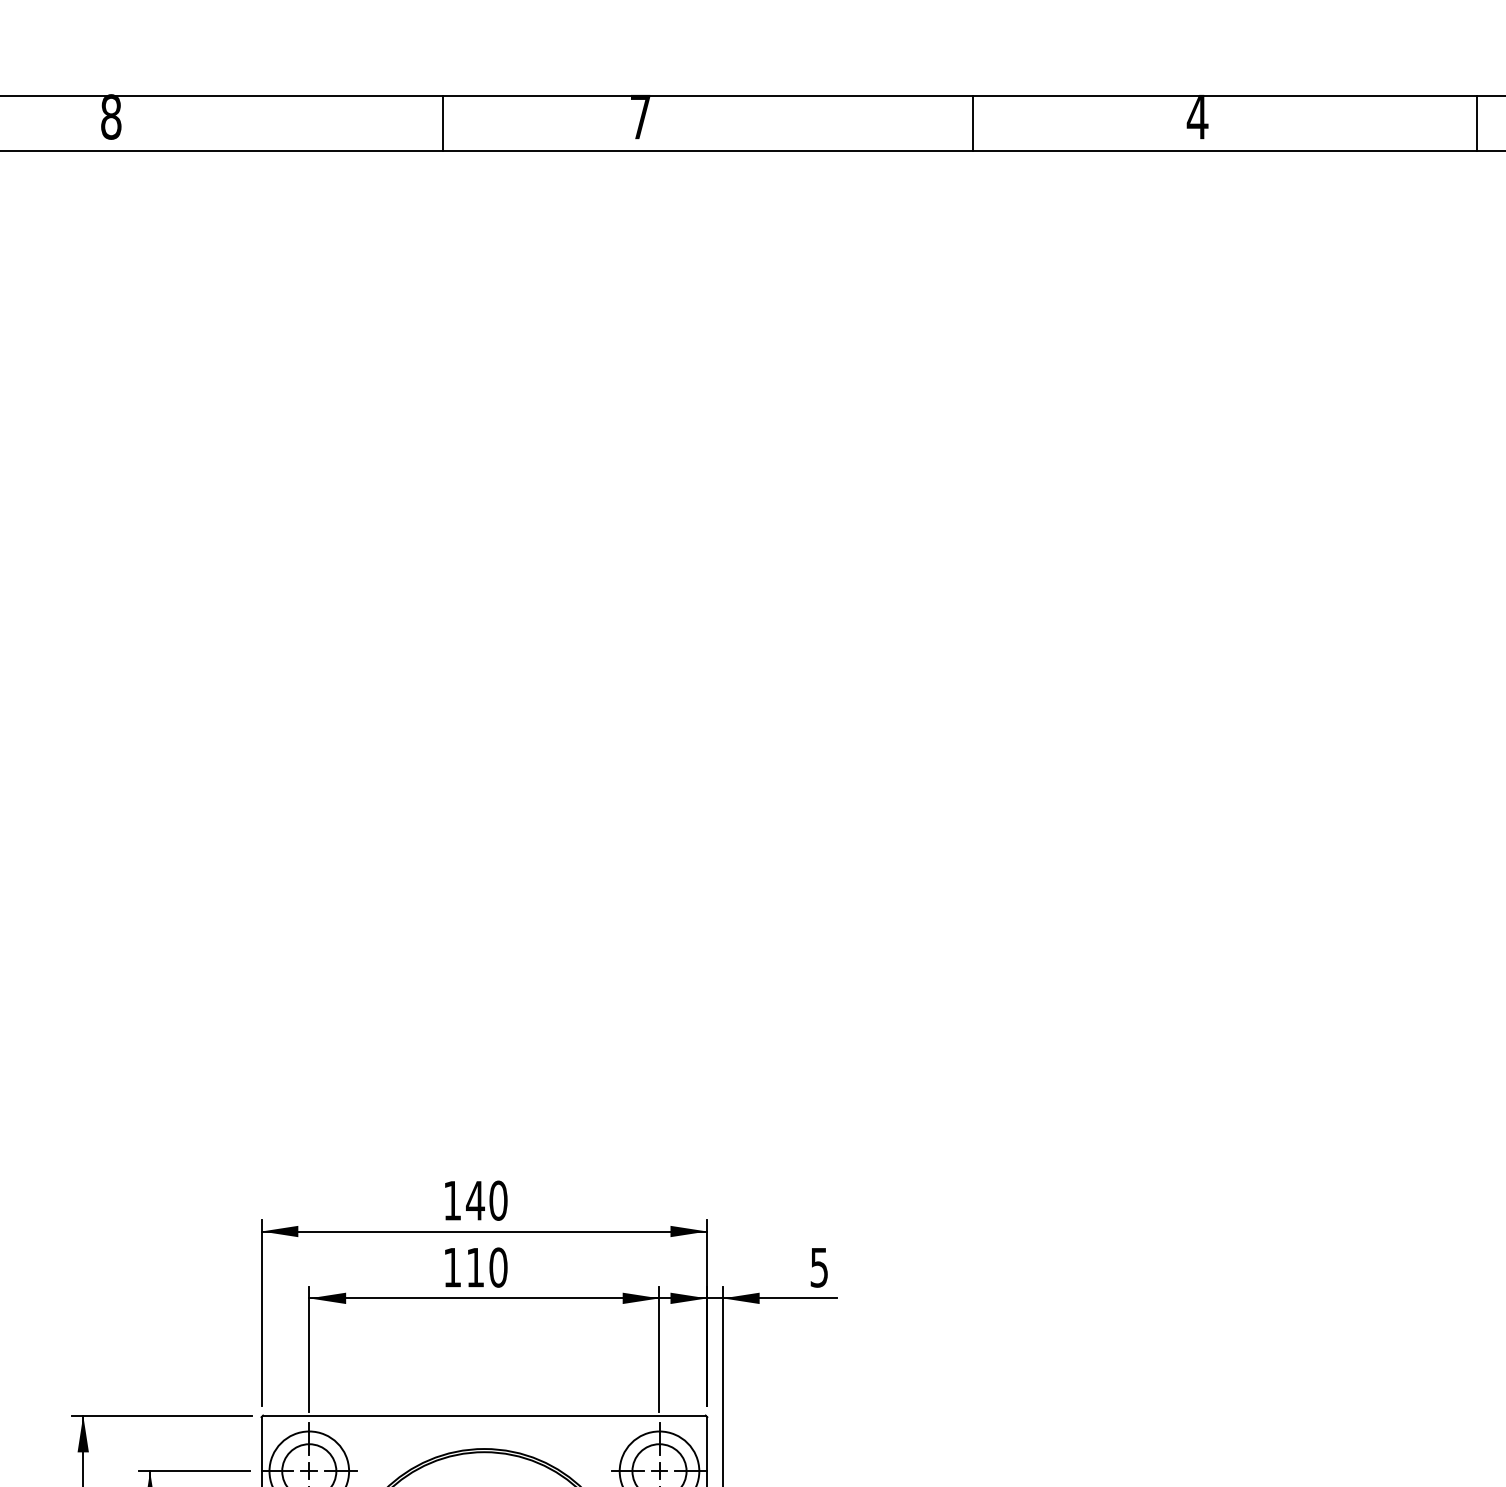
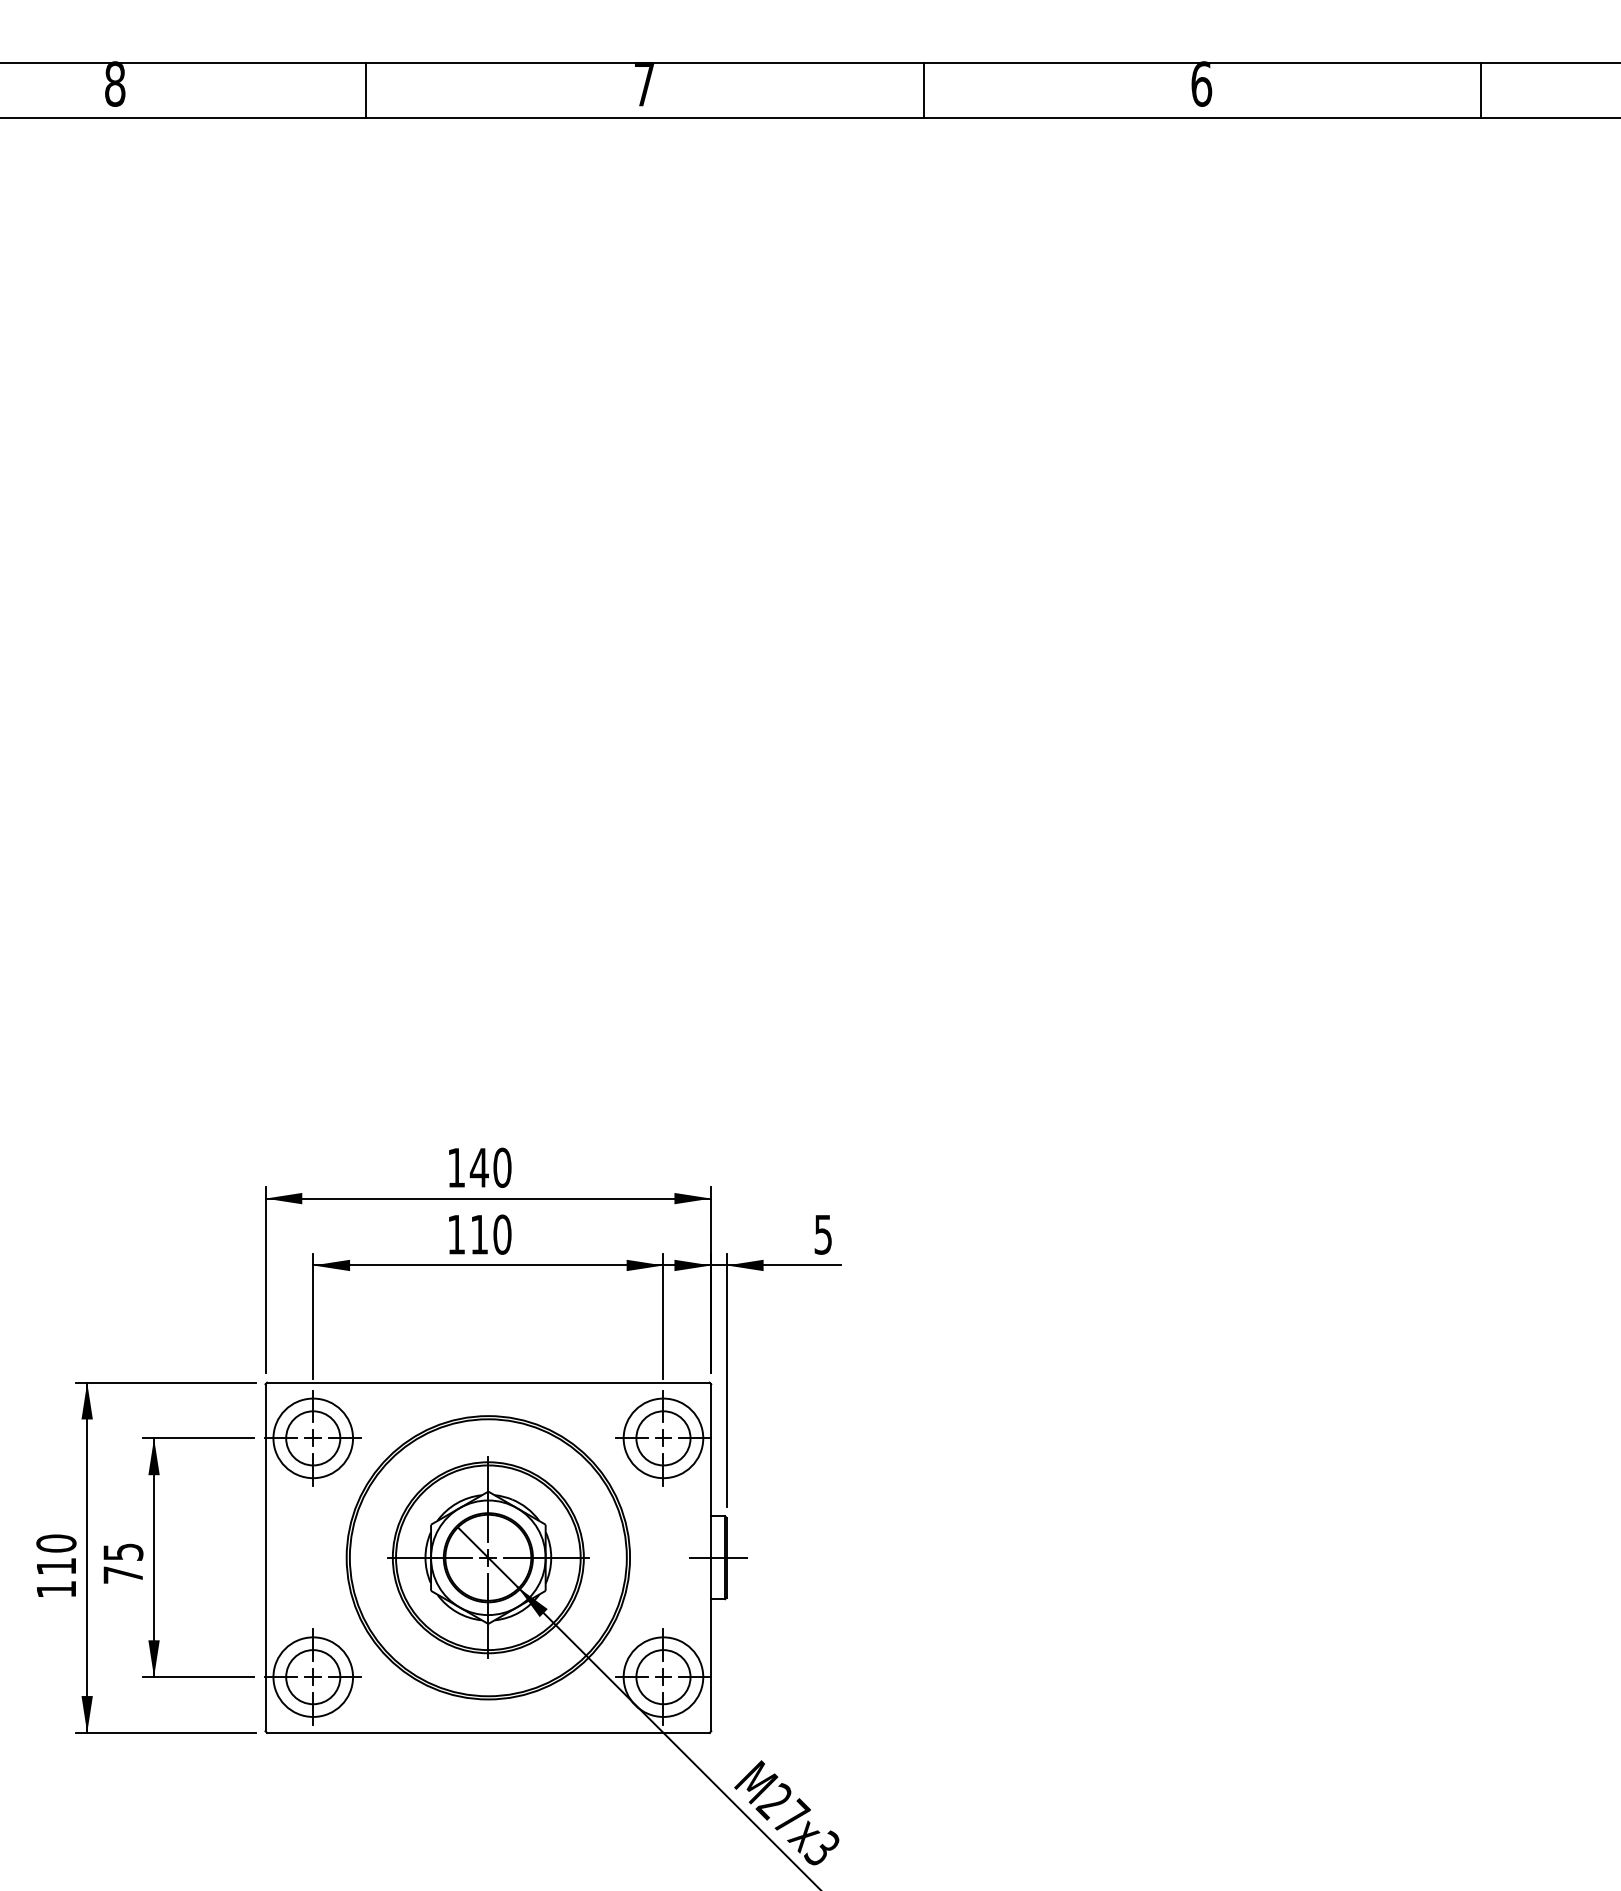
text: (1197, 116) -> (1201, 83), 4 -> 6
line: (442, 123) -> (366, 90), moved
line: (972, 123) -> (923, 90), moved

